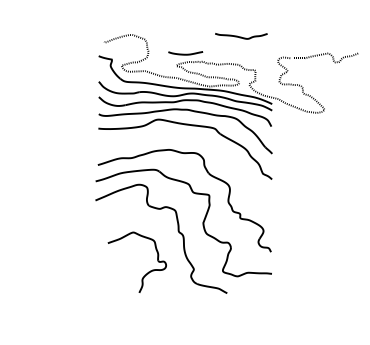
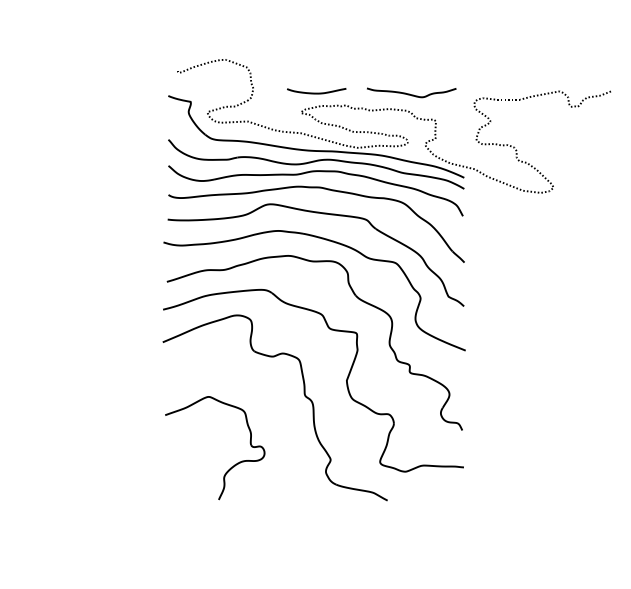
curve: (241, 36) -> (411, 93), moved
part: (194, 142) -> (331, 243), added
part: (147, 272) -> (232, 465), moved

